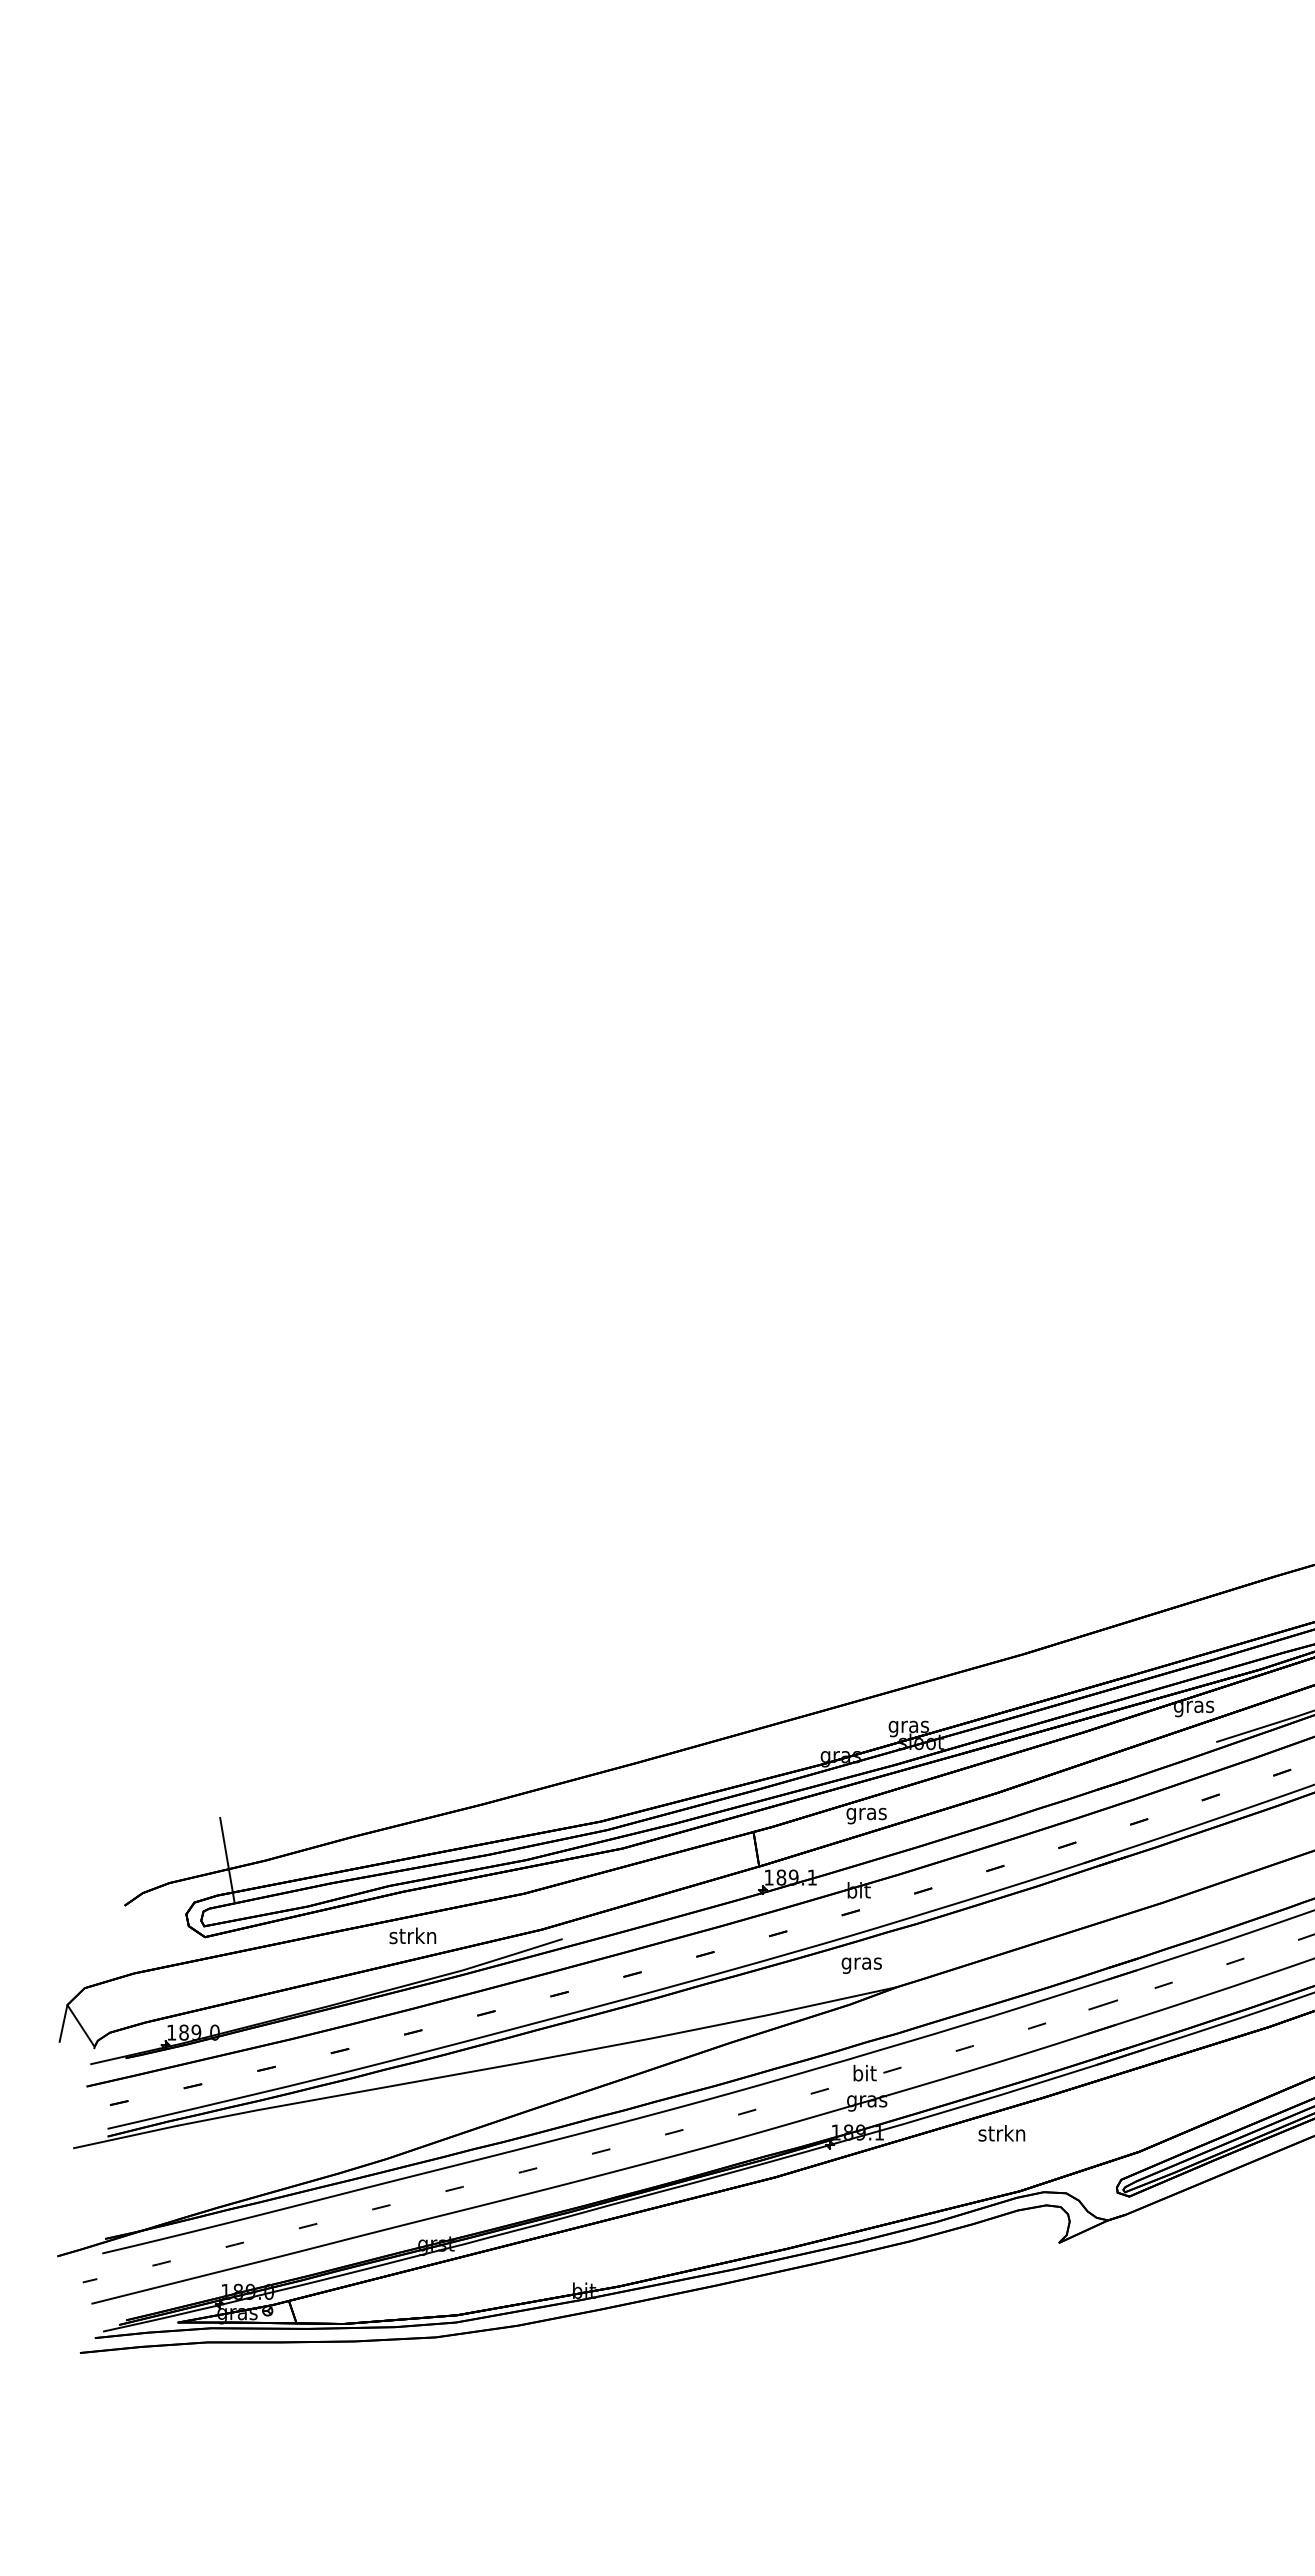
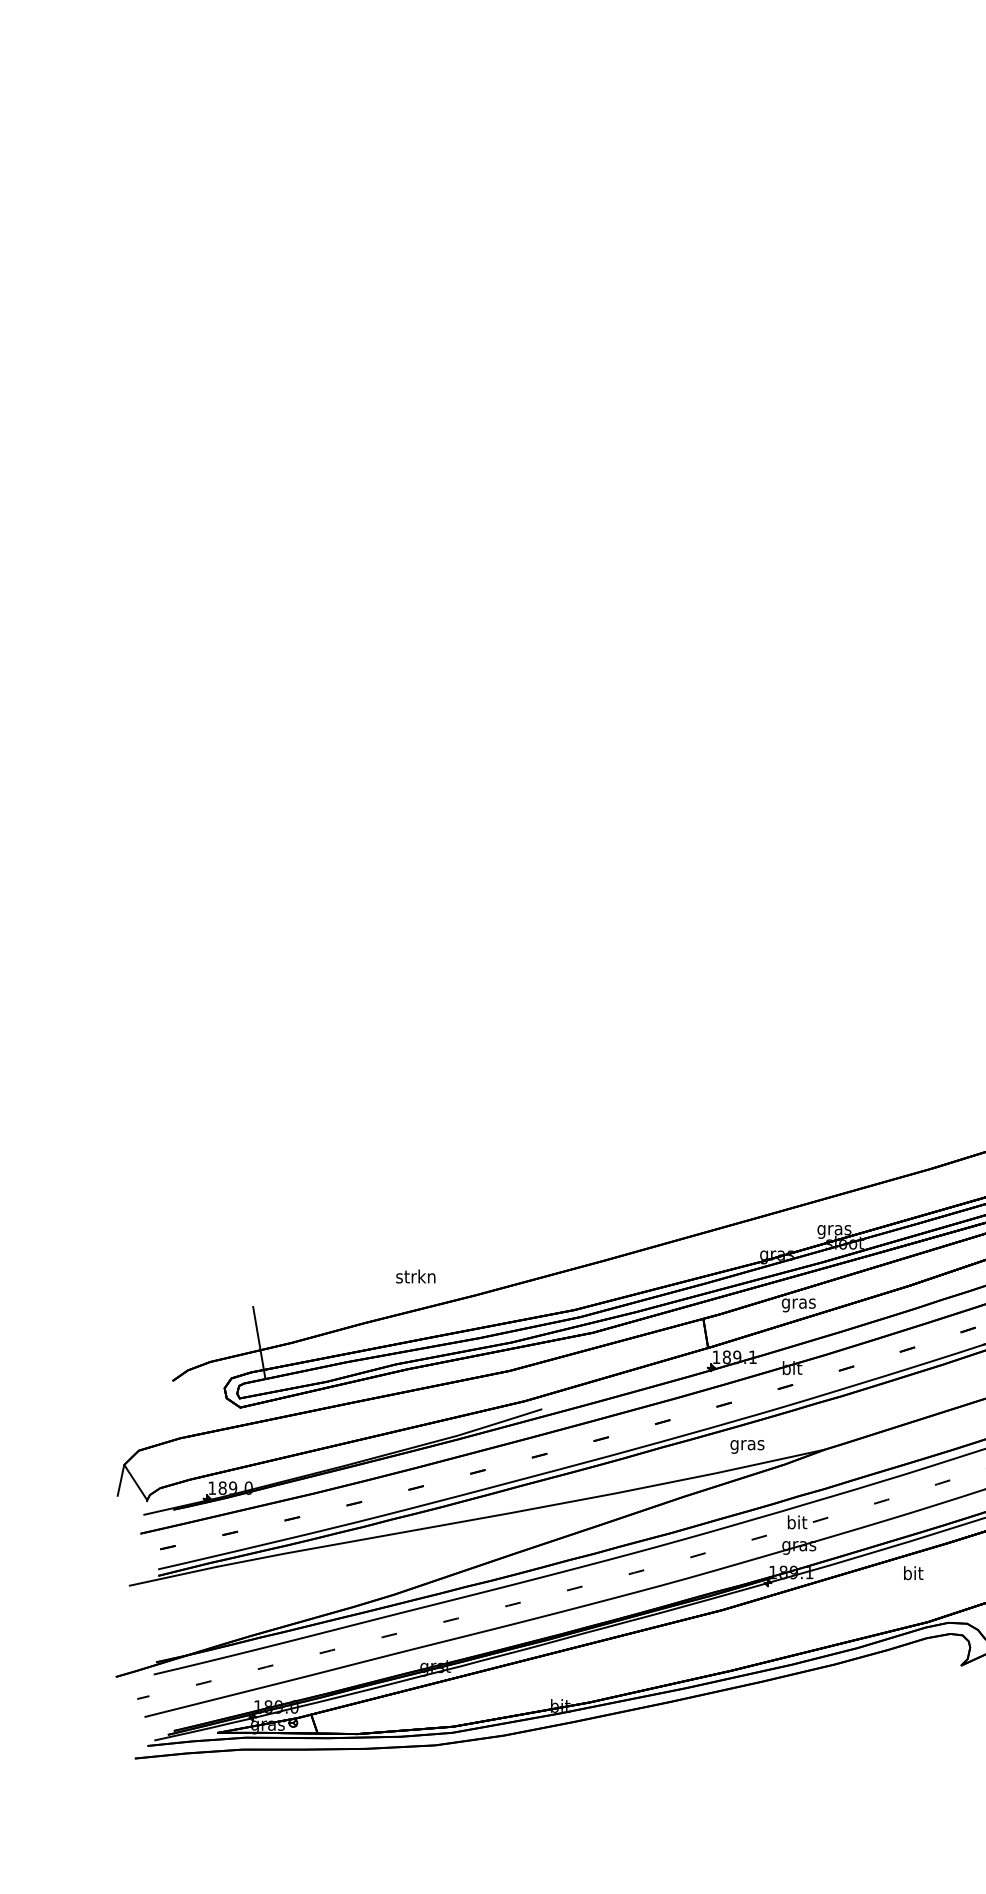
text: (412, 1935) -> (415, 1276), moved
text: (861, 1965) -> (747, 1446), moved
text: (1001, 2133) -> (912, 1573), strkn -> bit

